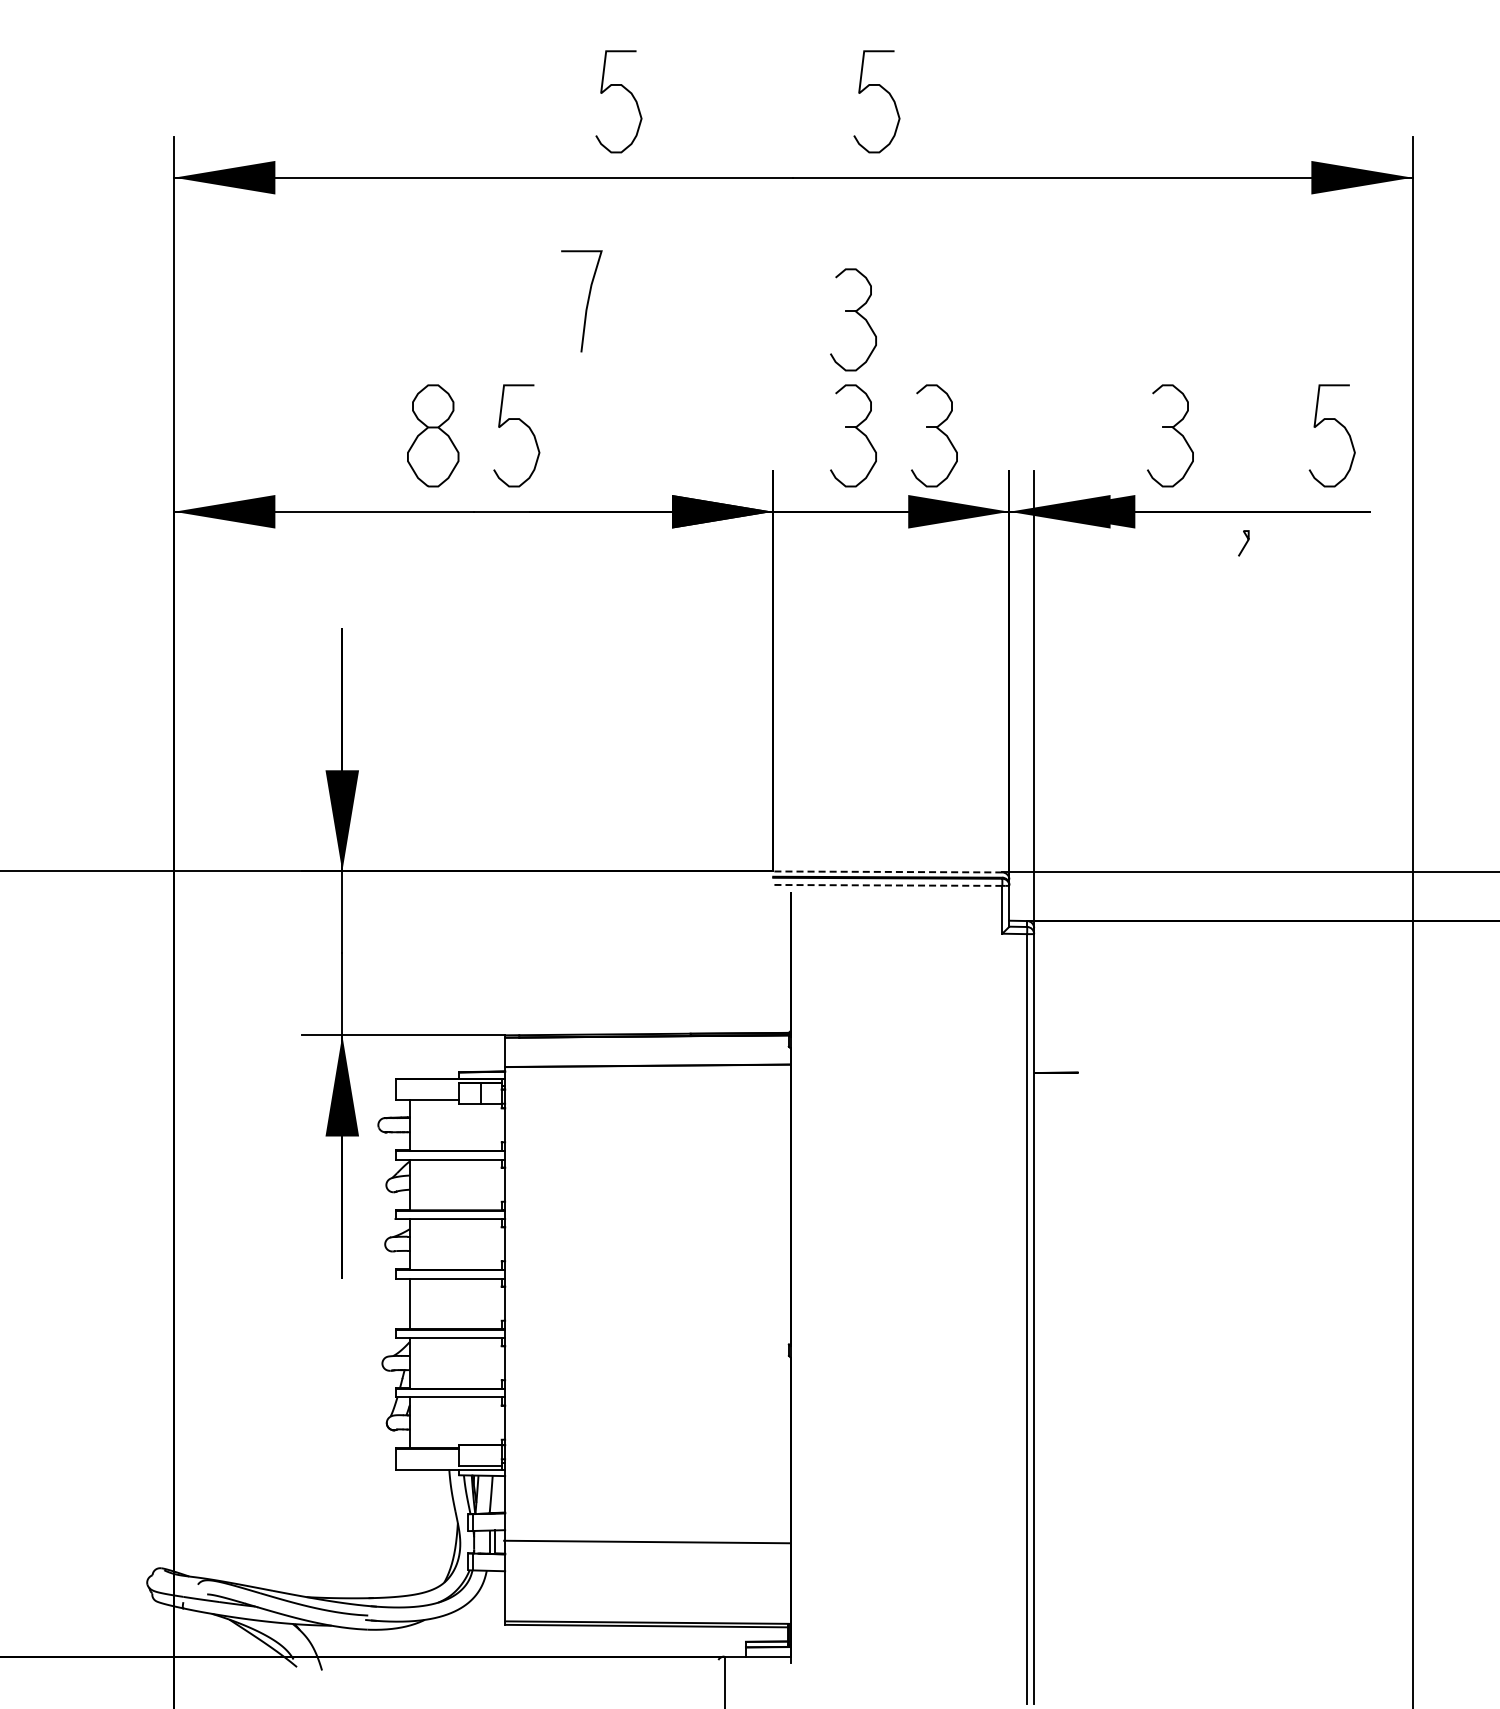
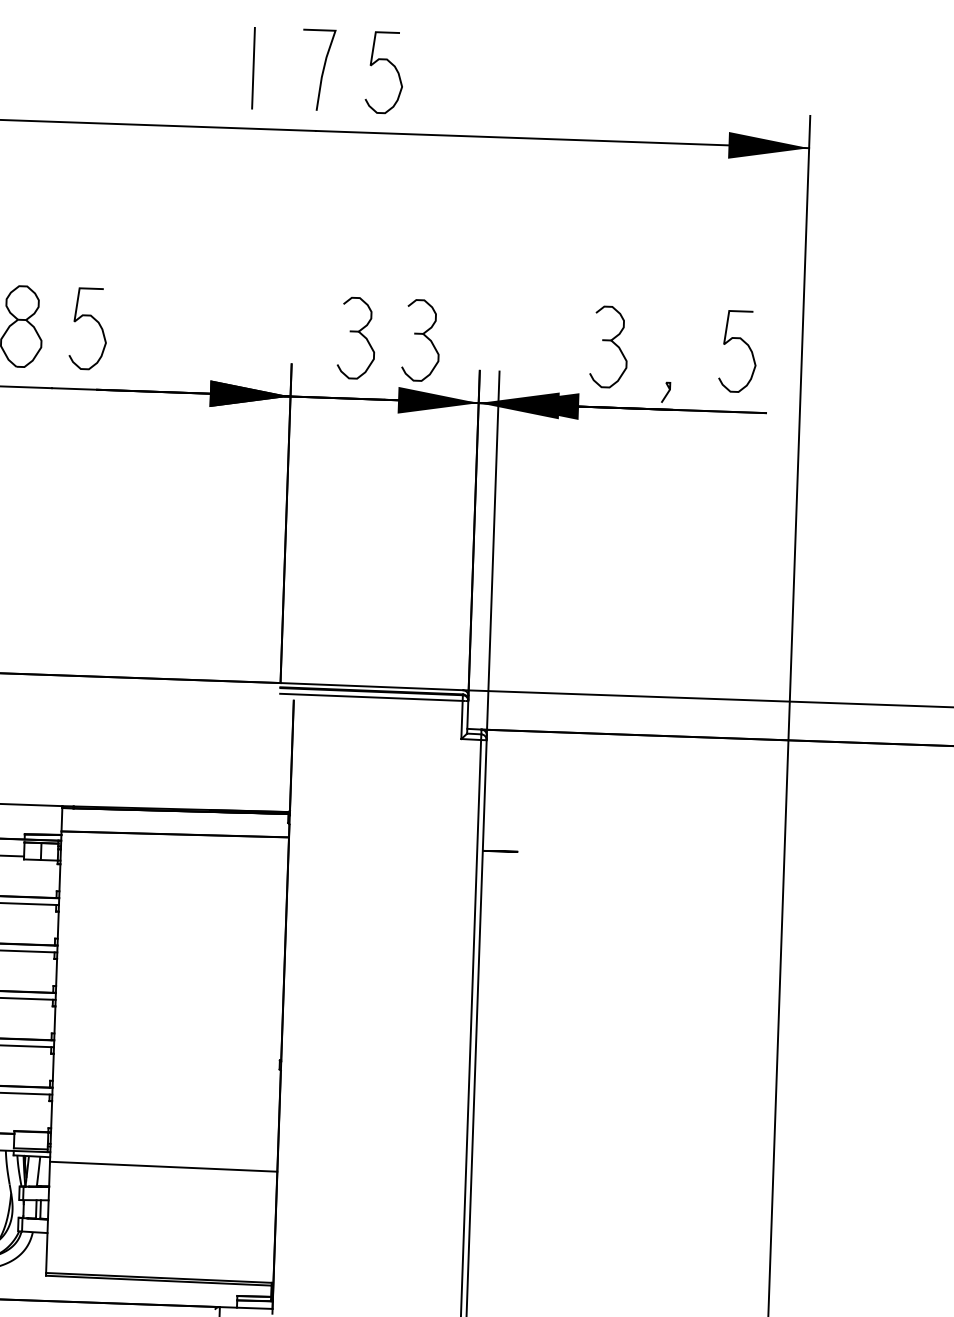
curve: (627, 91) -> (186, 57), removed
line: (712, 101) -> (253, 67), added
curve: (586, 303) -> (322, 71), moved
part: (857, 314) -> (363, 241), removed
line: (1244, 544) -> (666, 393), moved
line: (887, 871) -> (371, 686), dashed -> solid
line: (887, 885) -> (371, 697), dashed -> solid
line: (646, 1541) -> (163, 1166), moved

